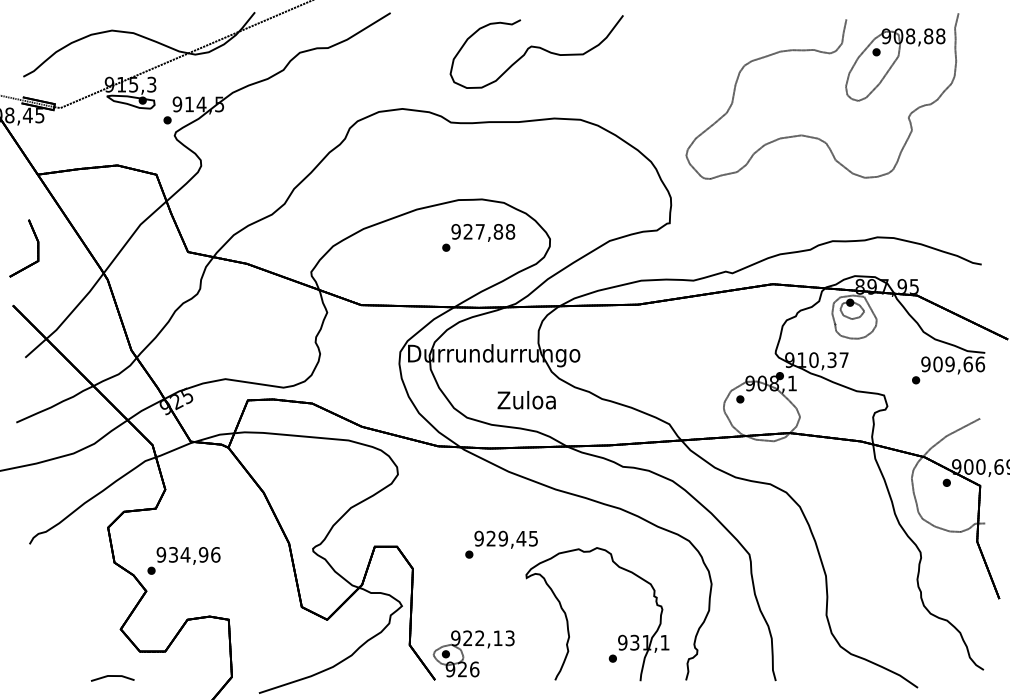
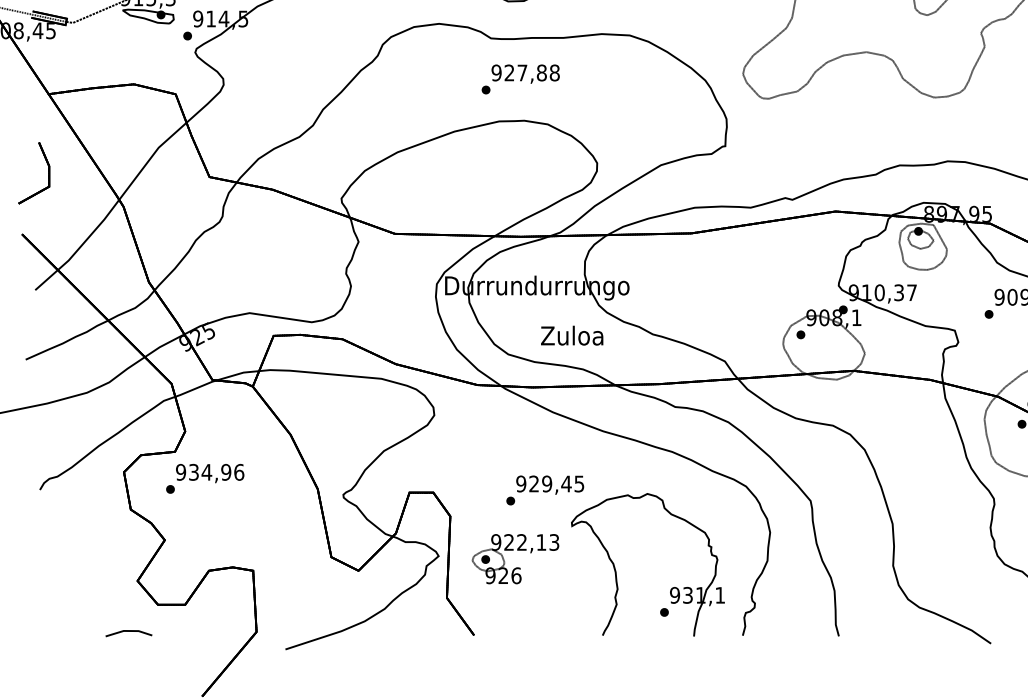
text: (478, 237) -> (520, 79), moved
text: (183, 560) -> (204, 478), moved
part: (474, 661) -> (516, 567), moved

